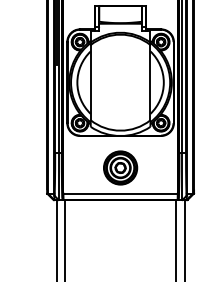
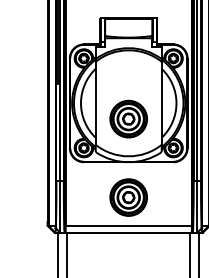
part: (120, 96) -> (128, 118), added

